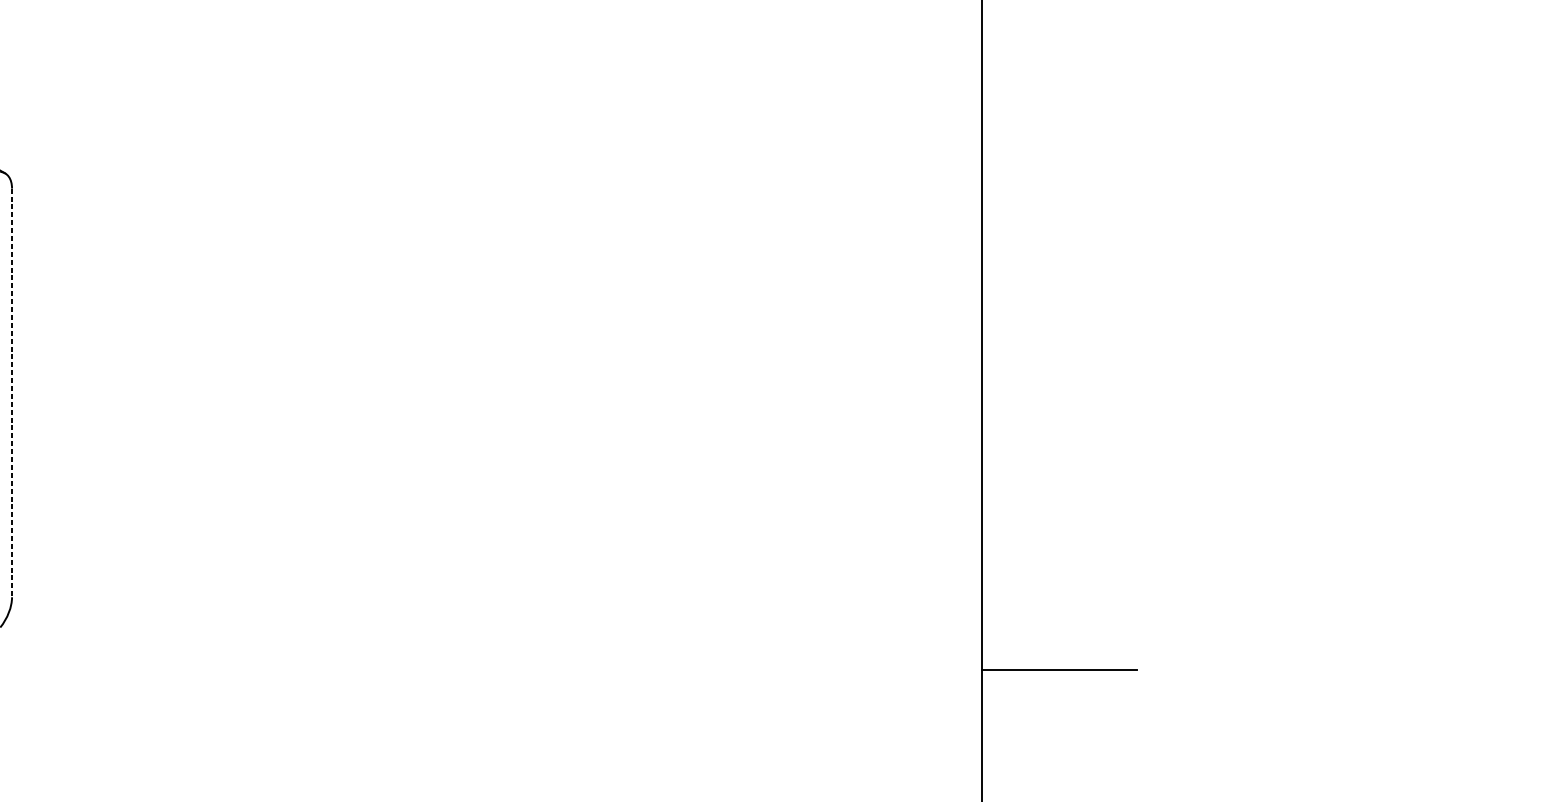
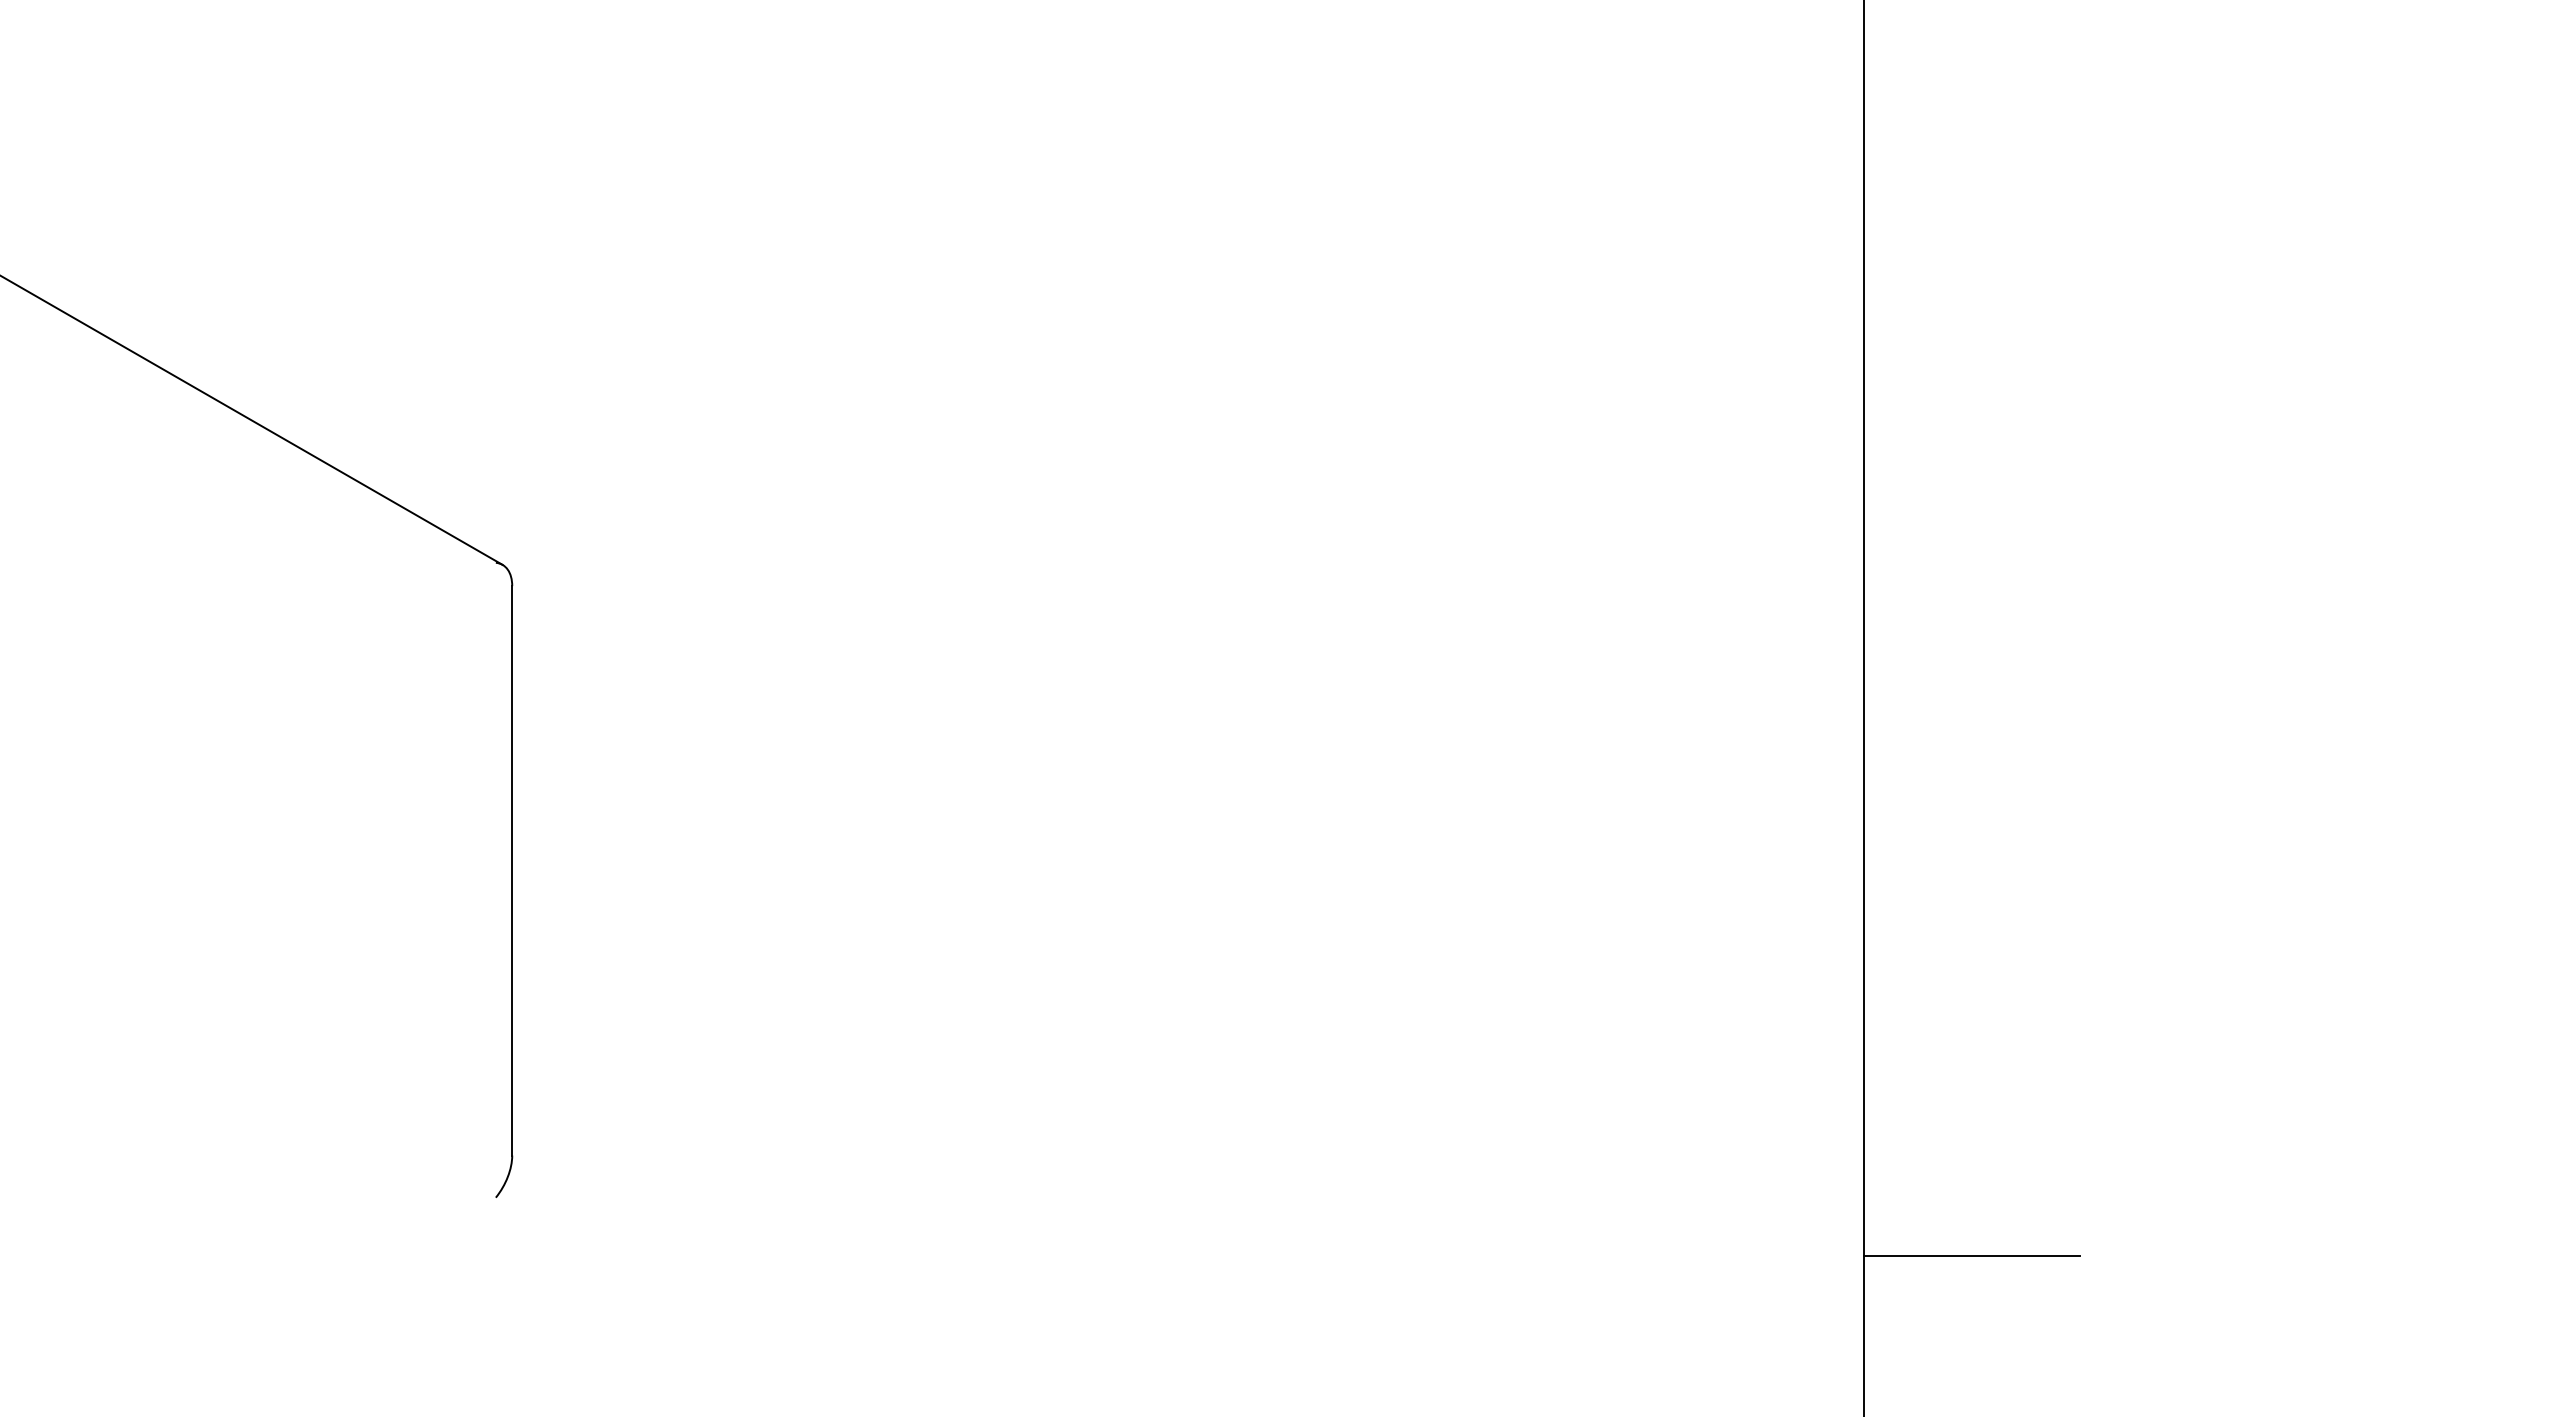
line: (12, 392) -> (512, 870), dashed -> solid

